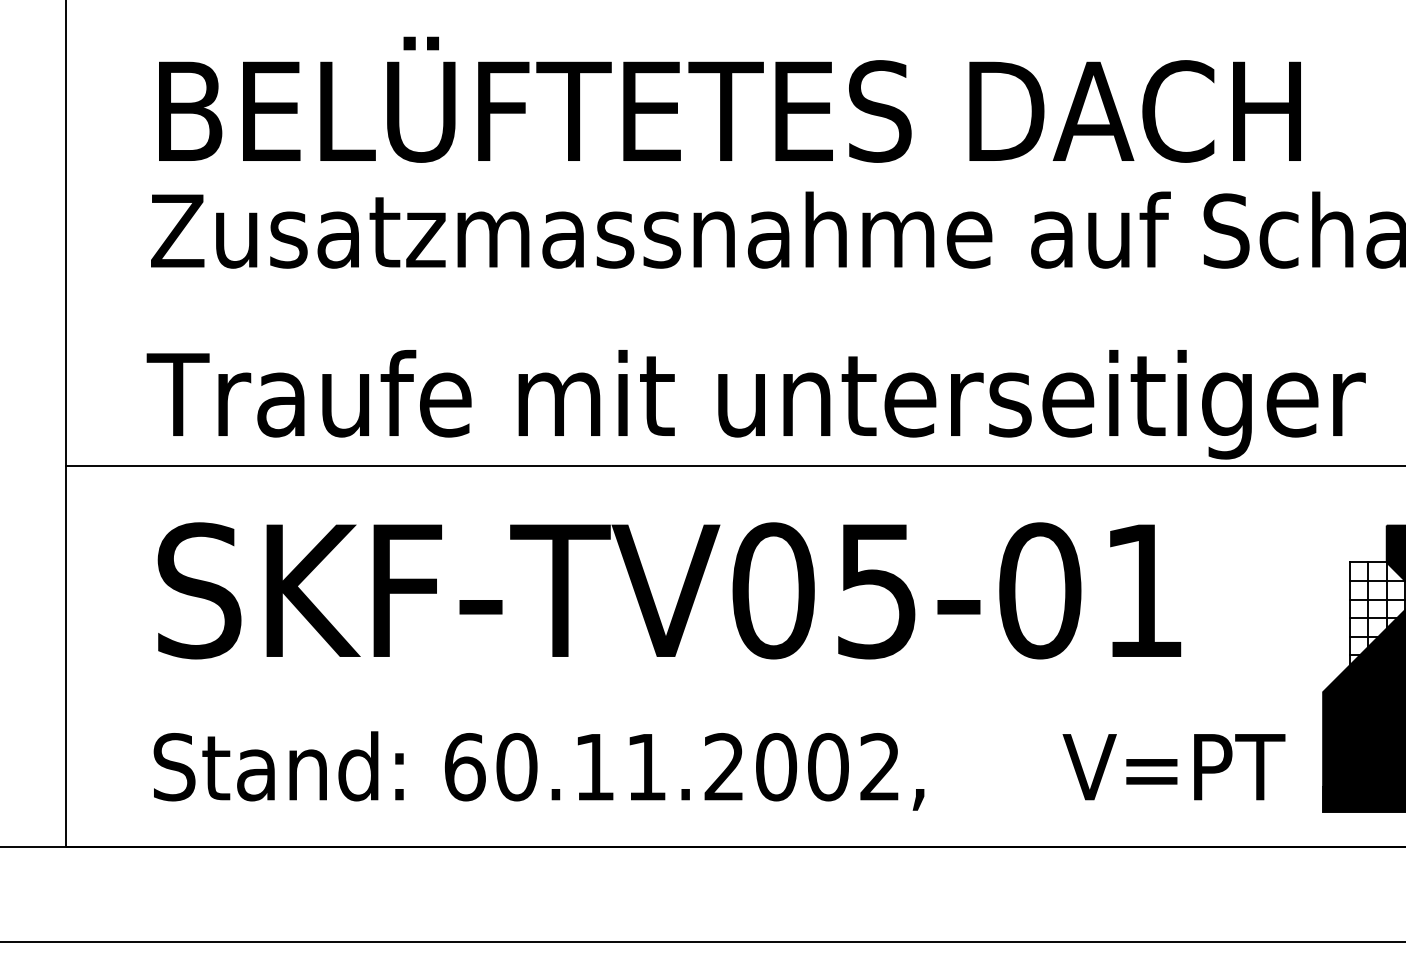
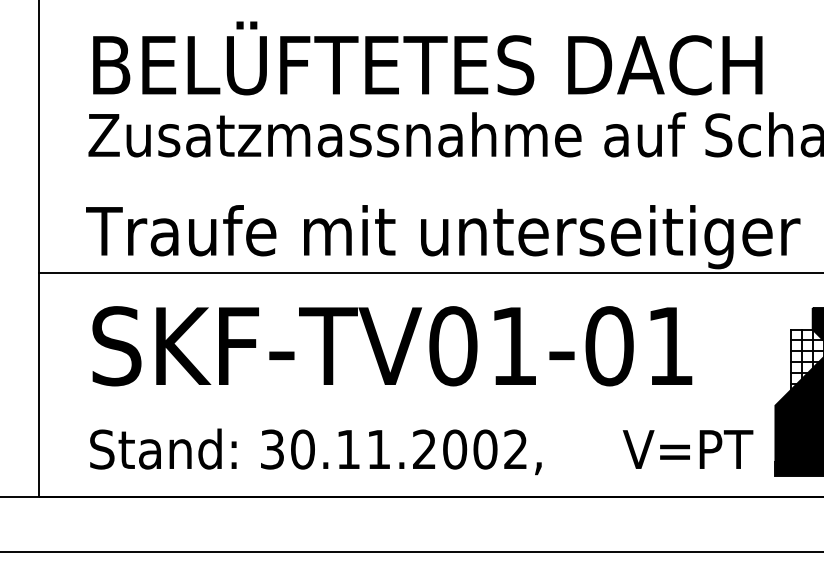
text: (876, 591) -> (513, 346), SKF-TV05-01 -> SKF-TV01-01
text: (464, 767) -> (272, 449), 60.11.2002, -> 30.11.2002,

